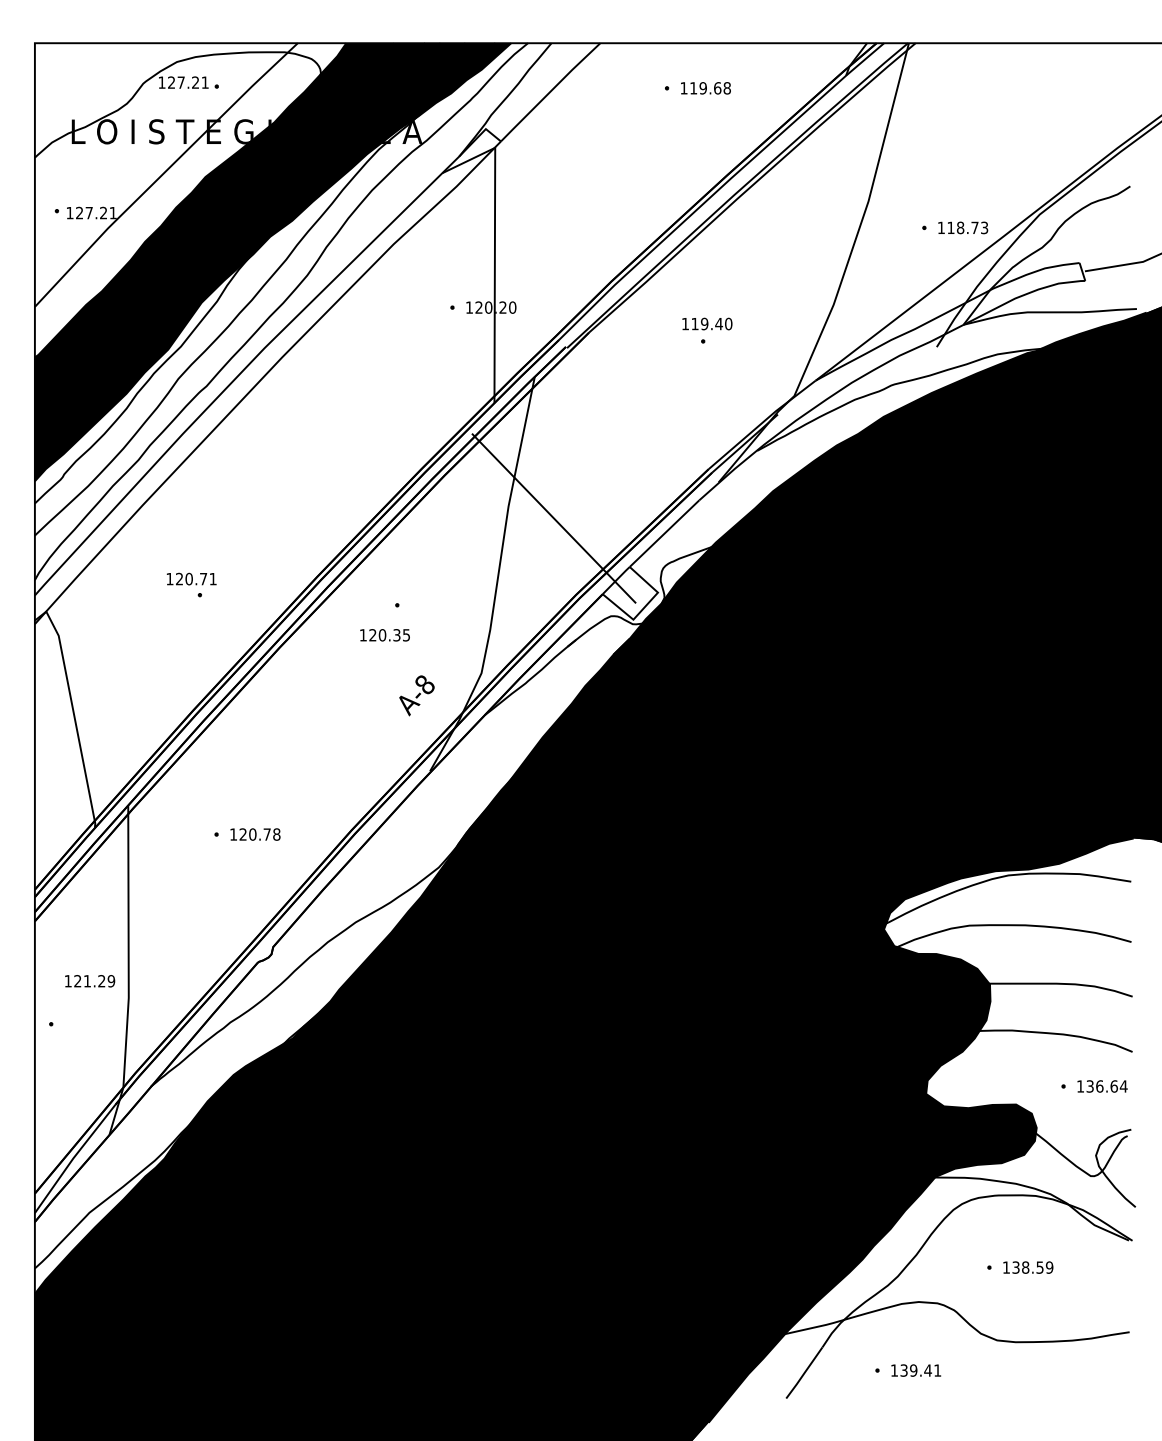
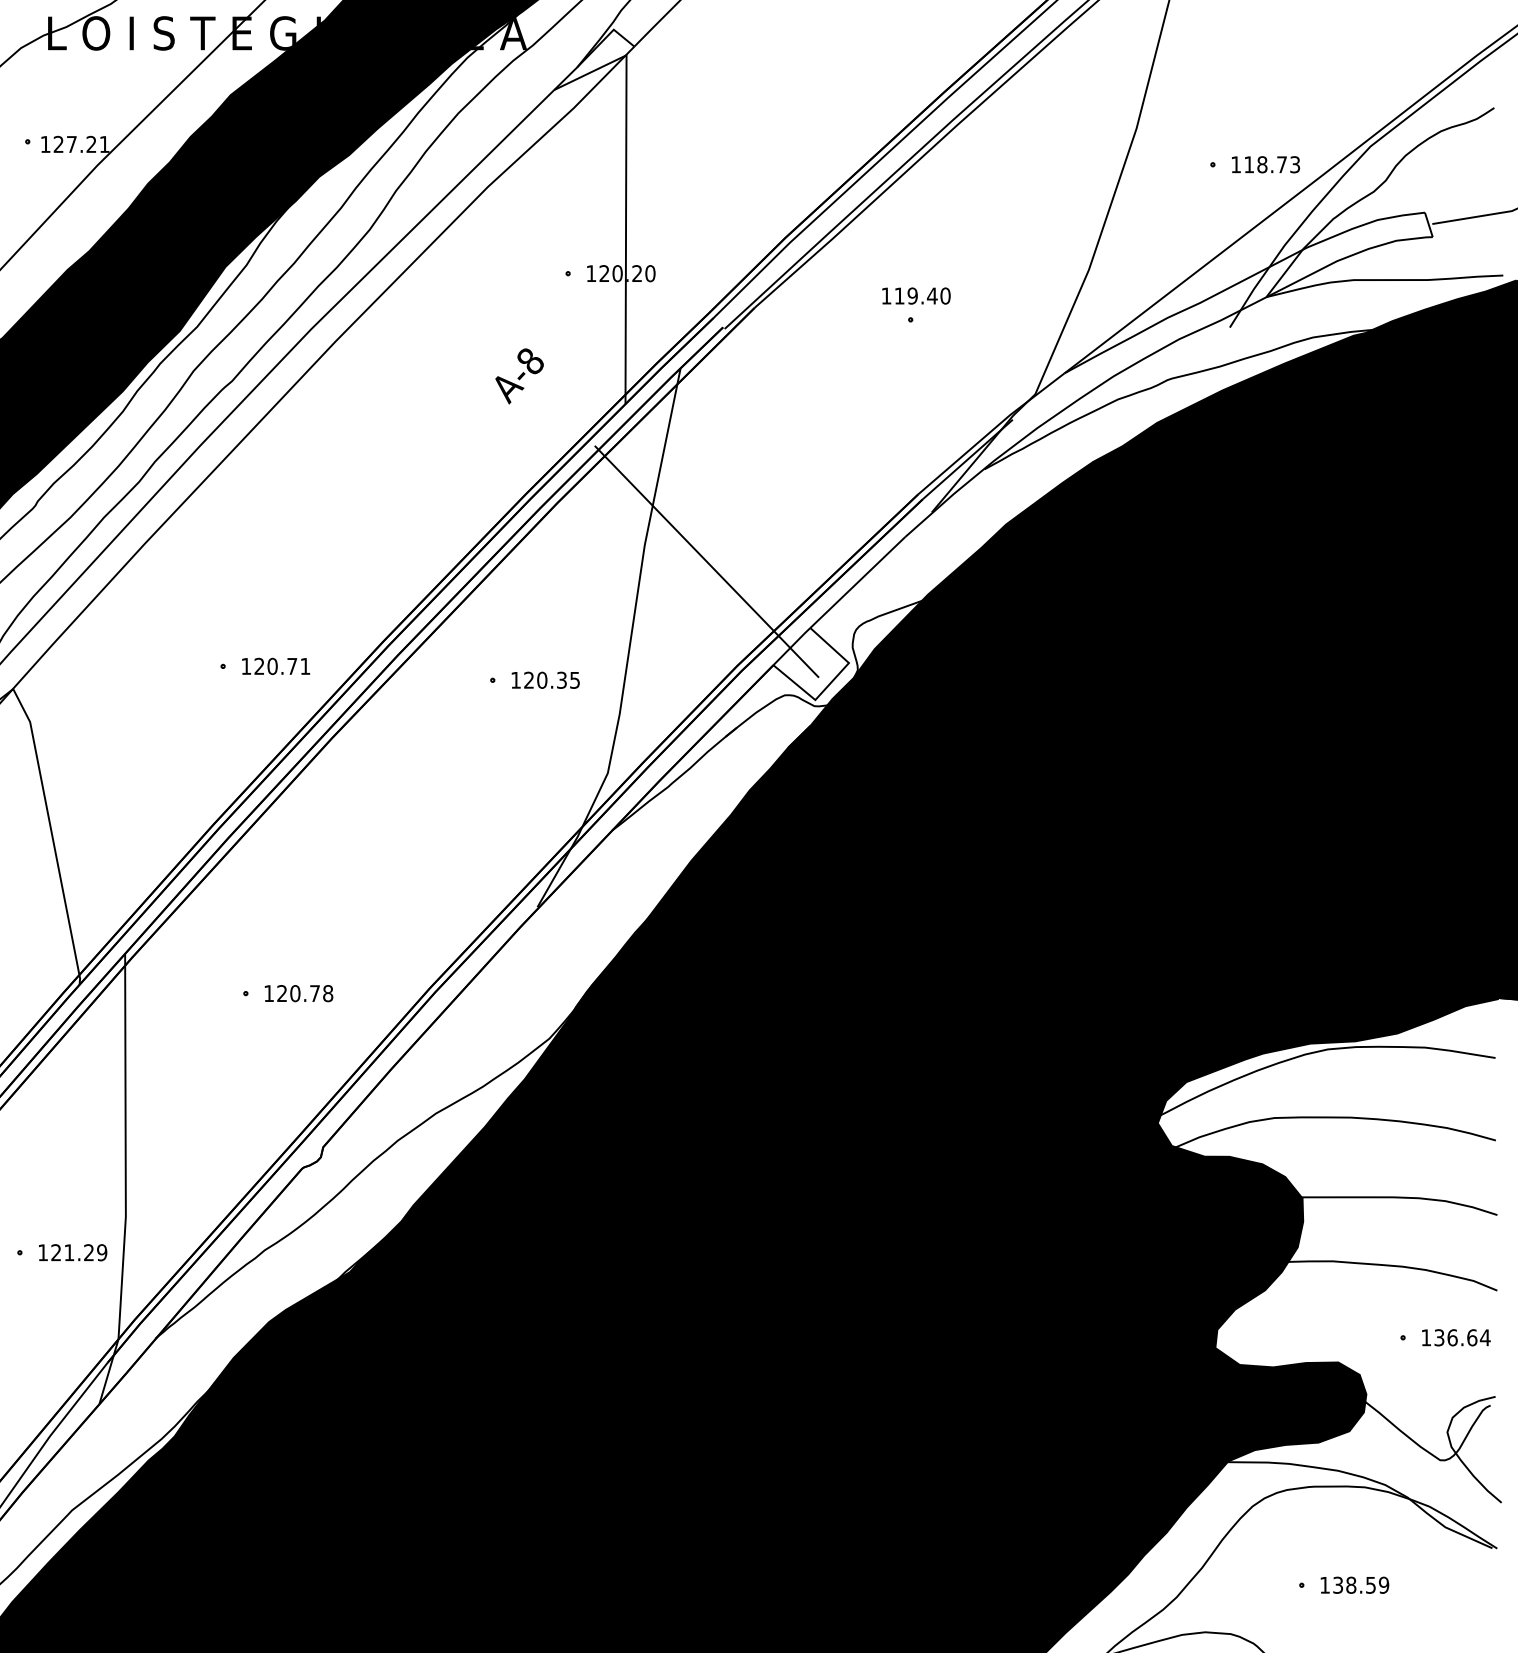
text: (191, 578) -> (275, 665), moved
text: (384, 635) -> (544, 680), moved
text: (416, 695) -> (518, 375), moved
text: (90, 981) -> (73, 1253), moved

